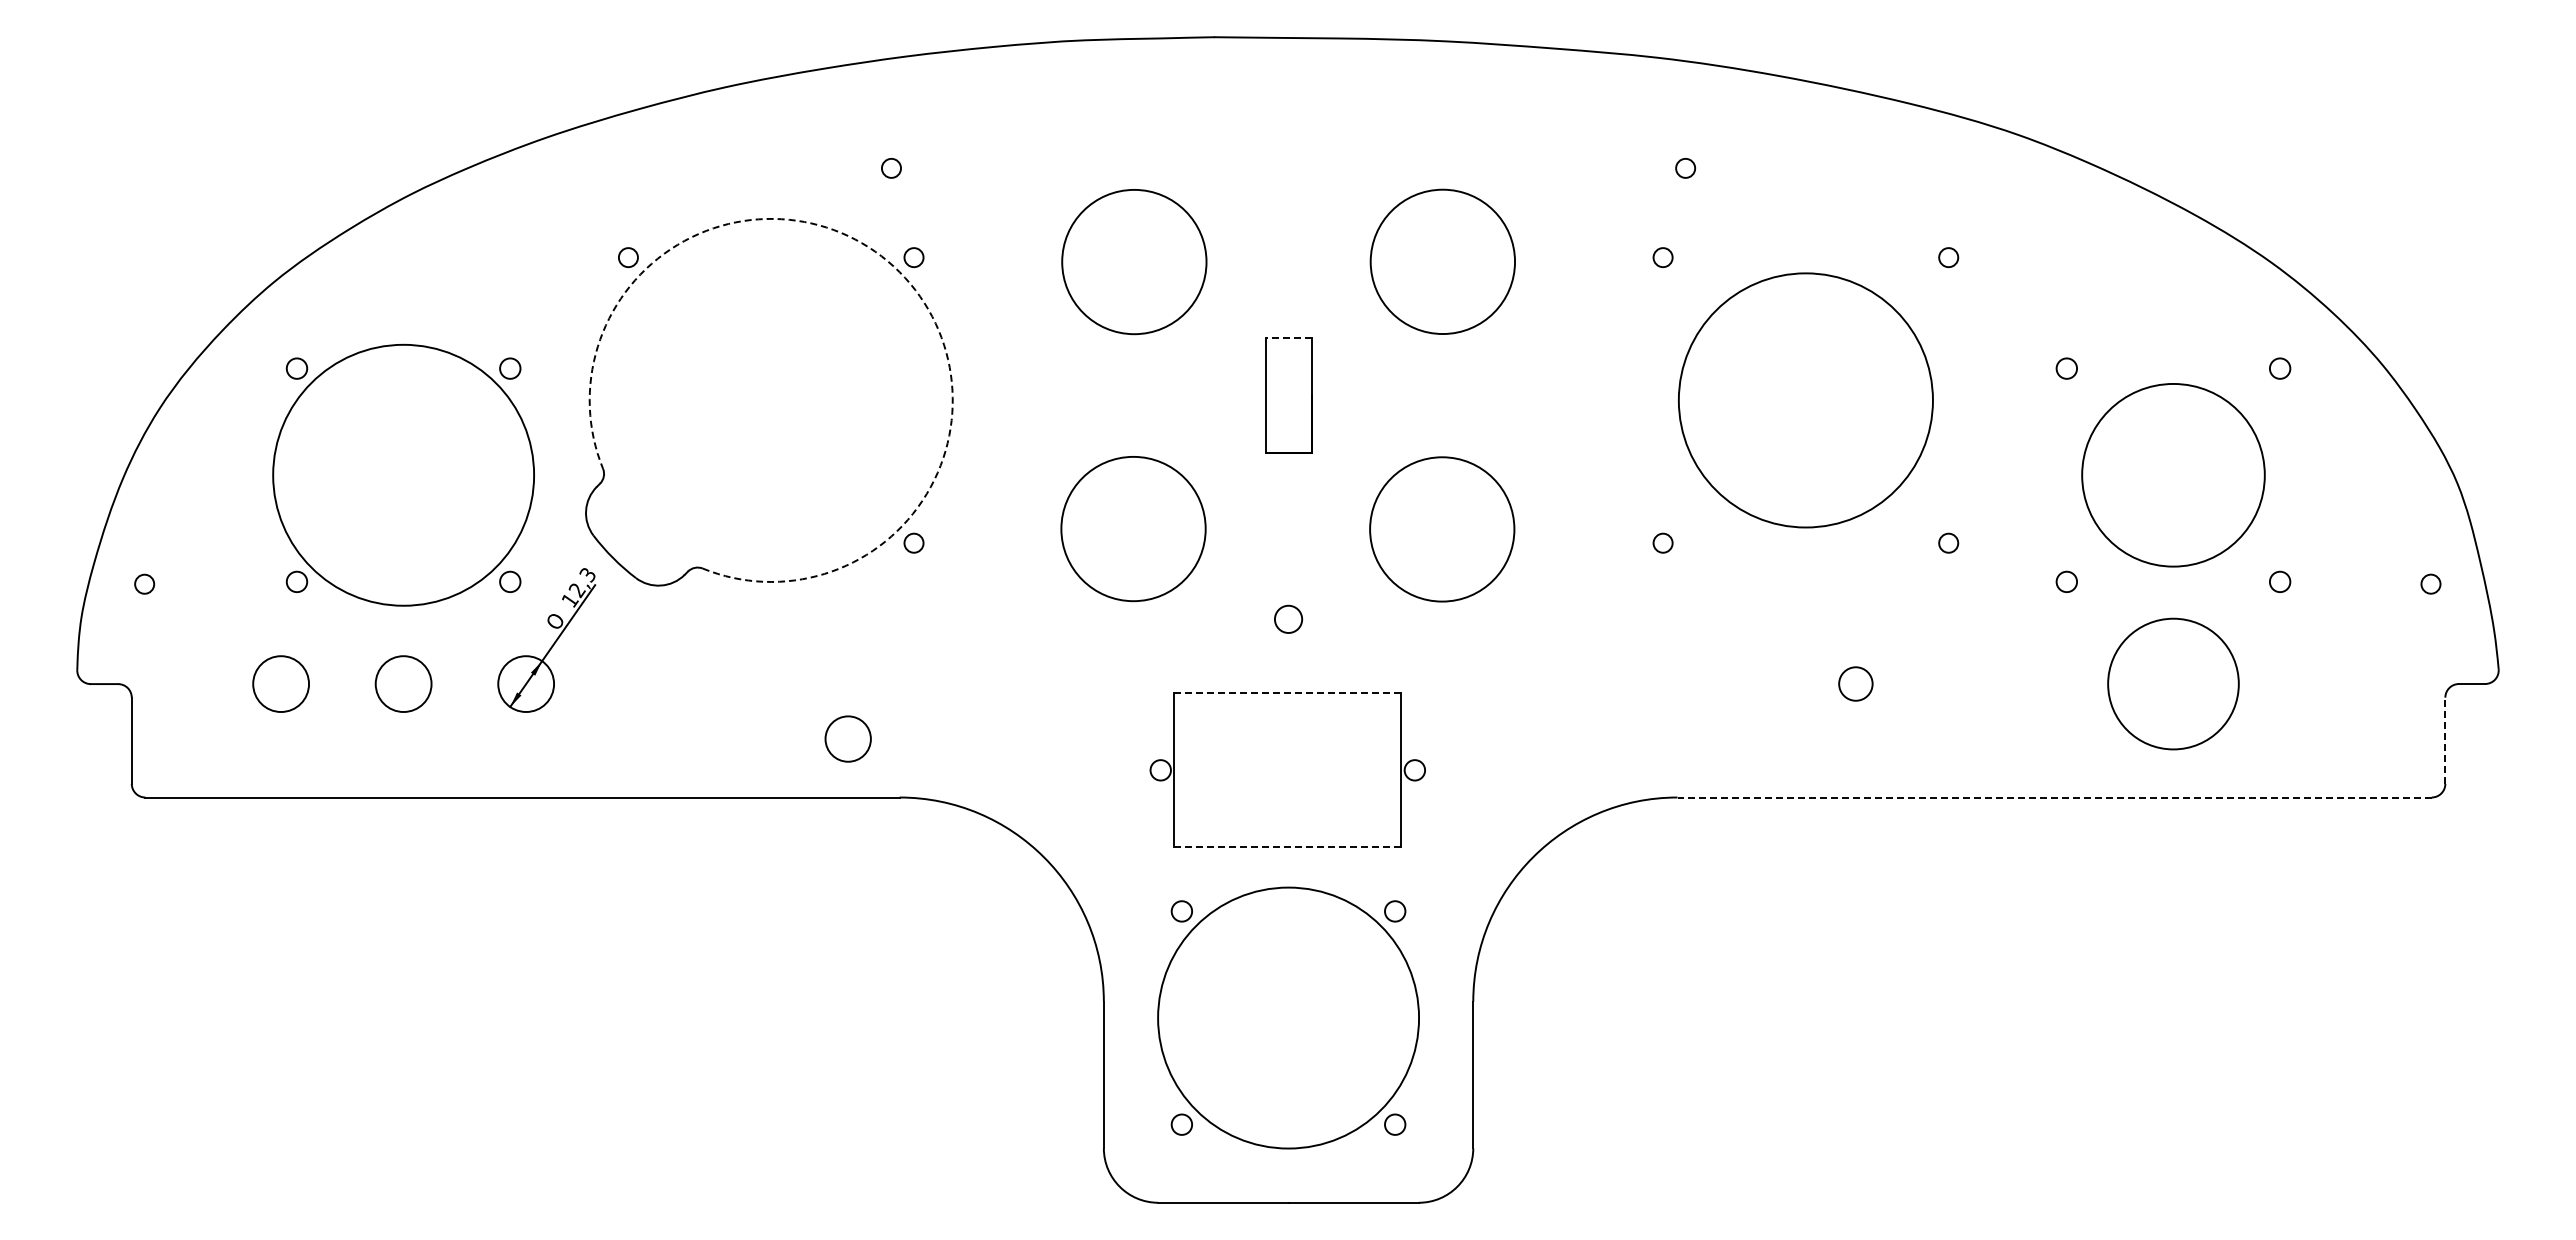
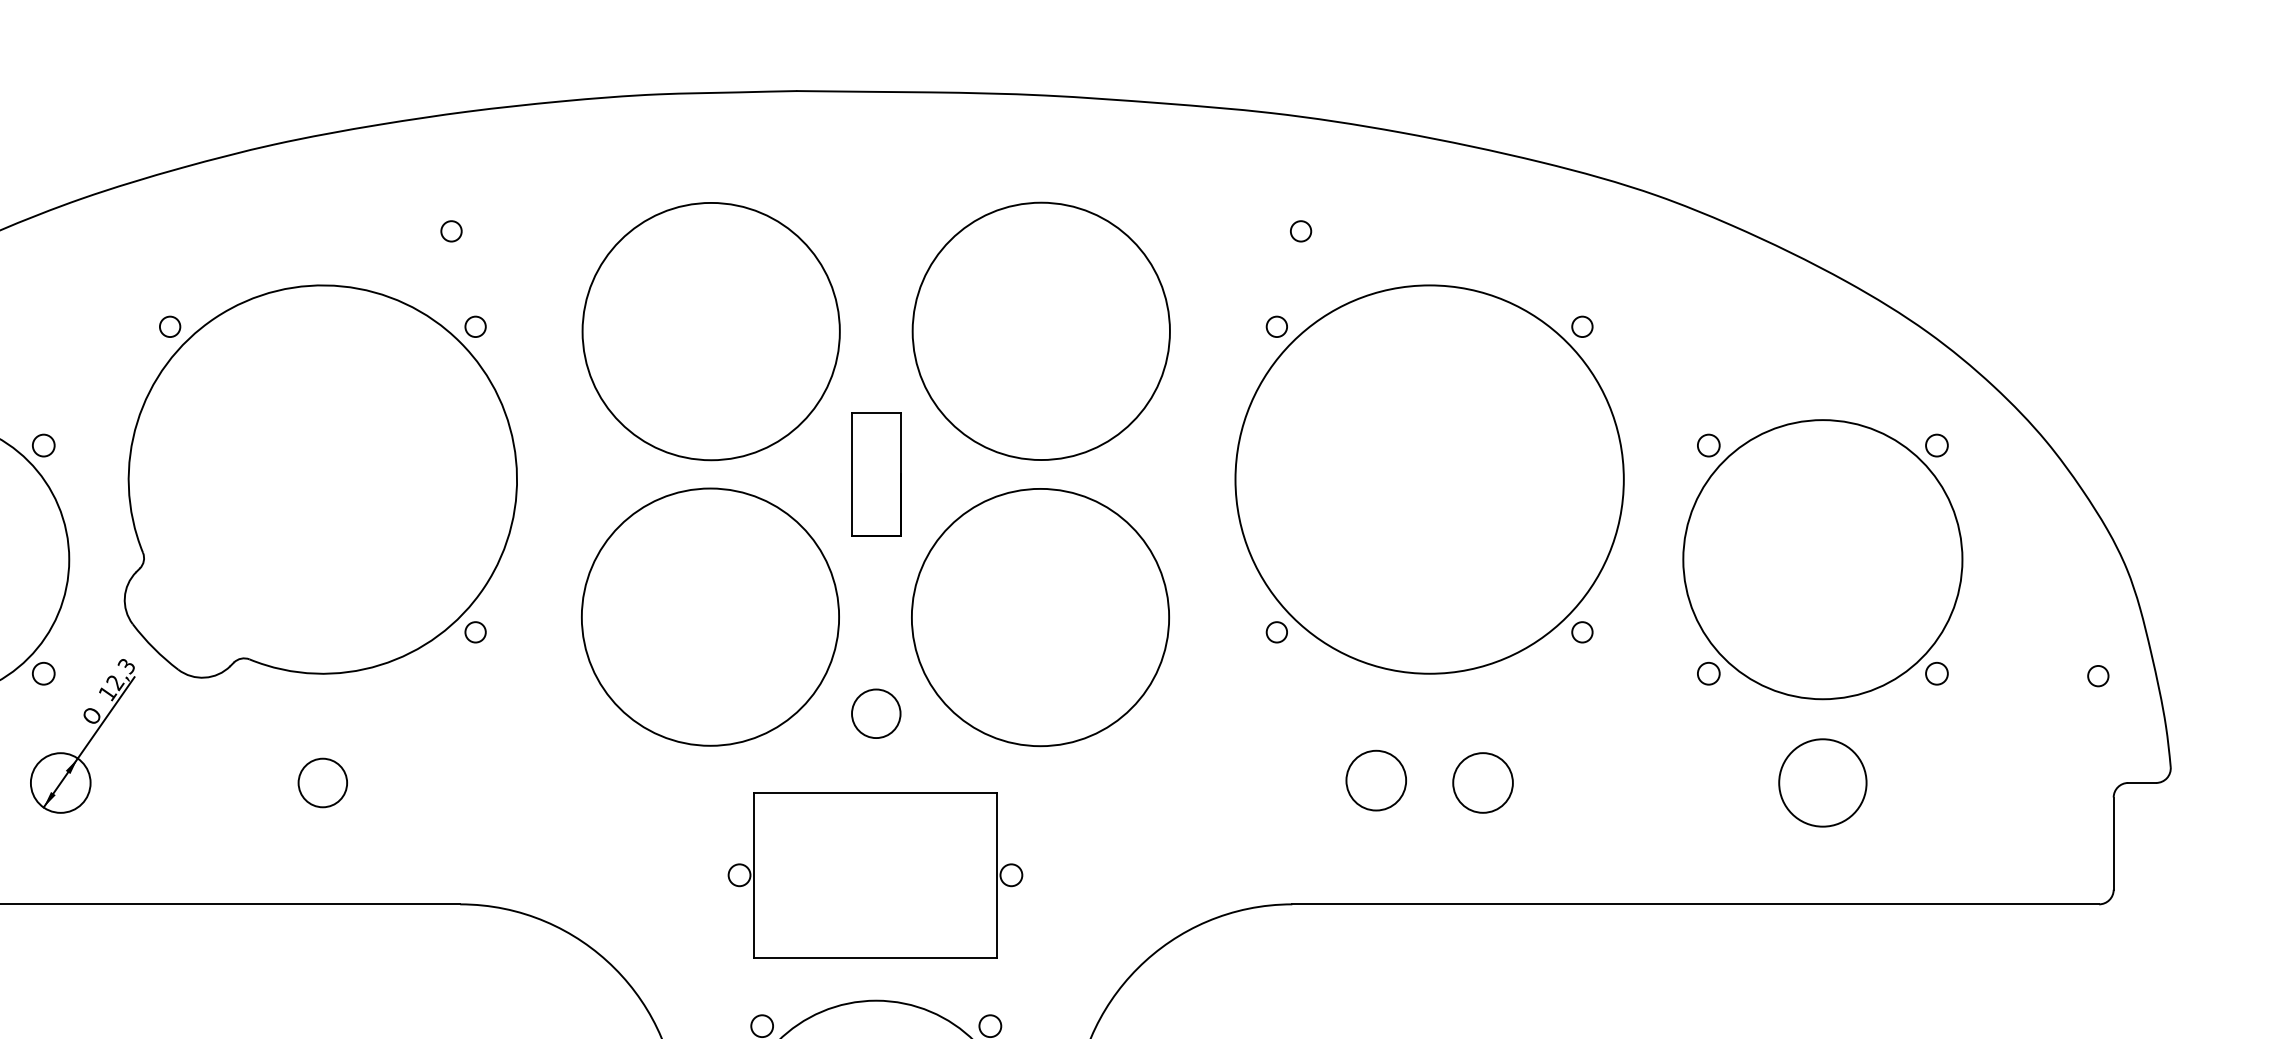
circle: (1134, 261) -> (711, 330), size x1.67
circle: (1442, 261) -> (1040, 330), size x1.67
arc: (899, 272) -> (460, 342), dashed -> solid
line: (1288, 337) -> (876, 412), dashed -> solid
circle: (1805, 399) -> (1429, 478), size x1.43
circle: (2173, 474) -> (1822, 558), size x1.43
circle: (1133, 528) -> (710, 616), size x1.67
circle: (1442, 529) -> (1040, 617), size x1.67
circle: (1288, 619) -> (876, 713), size x1.67
circle: (1755, 681) -> (1375, 780), added
circle: (1855, 683) -> (1482, 782), size x1.67
circle: (2173, 683) -> (1822, 782), size x0.62
line: (1288, 693) -> (876, 793), dashed -> solid
circle: (847, 738) -> (322, 782), moved
line: (2445, 740) -> (2113, 843), dashed -> solid
line: (2054, 797) -> (1695, 904), dashed -> solid
line: (1288, 847) -> (876, 957), dashed -> solid

